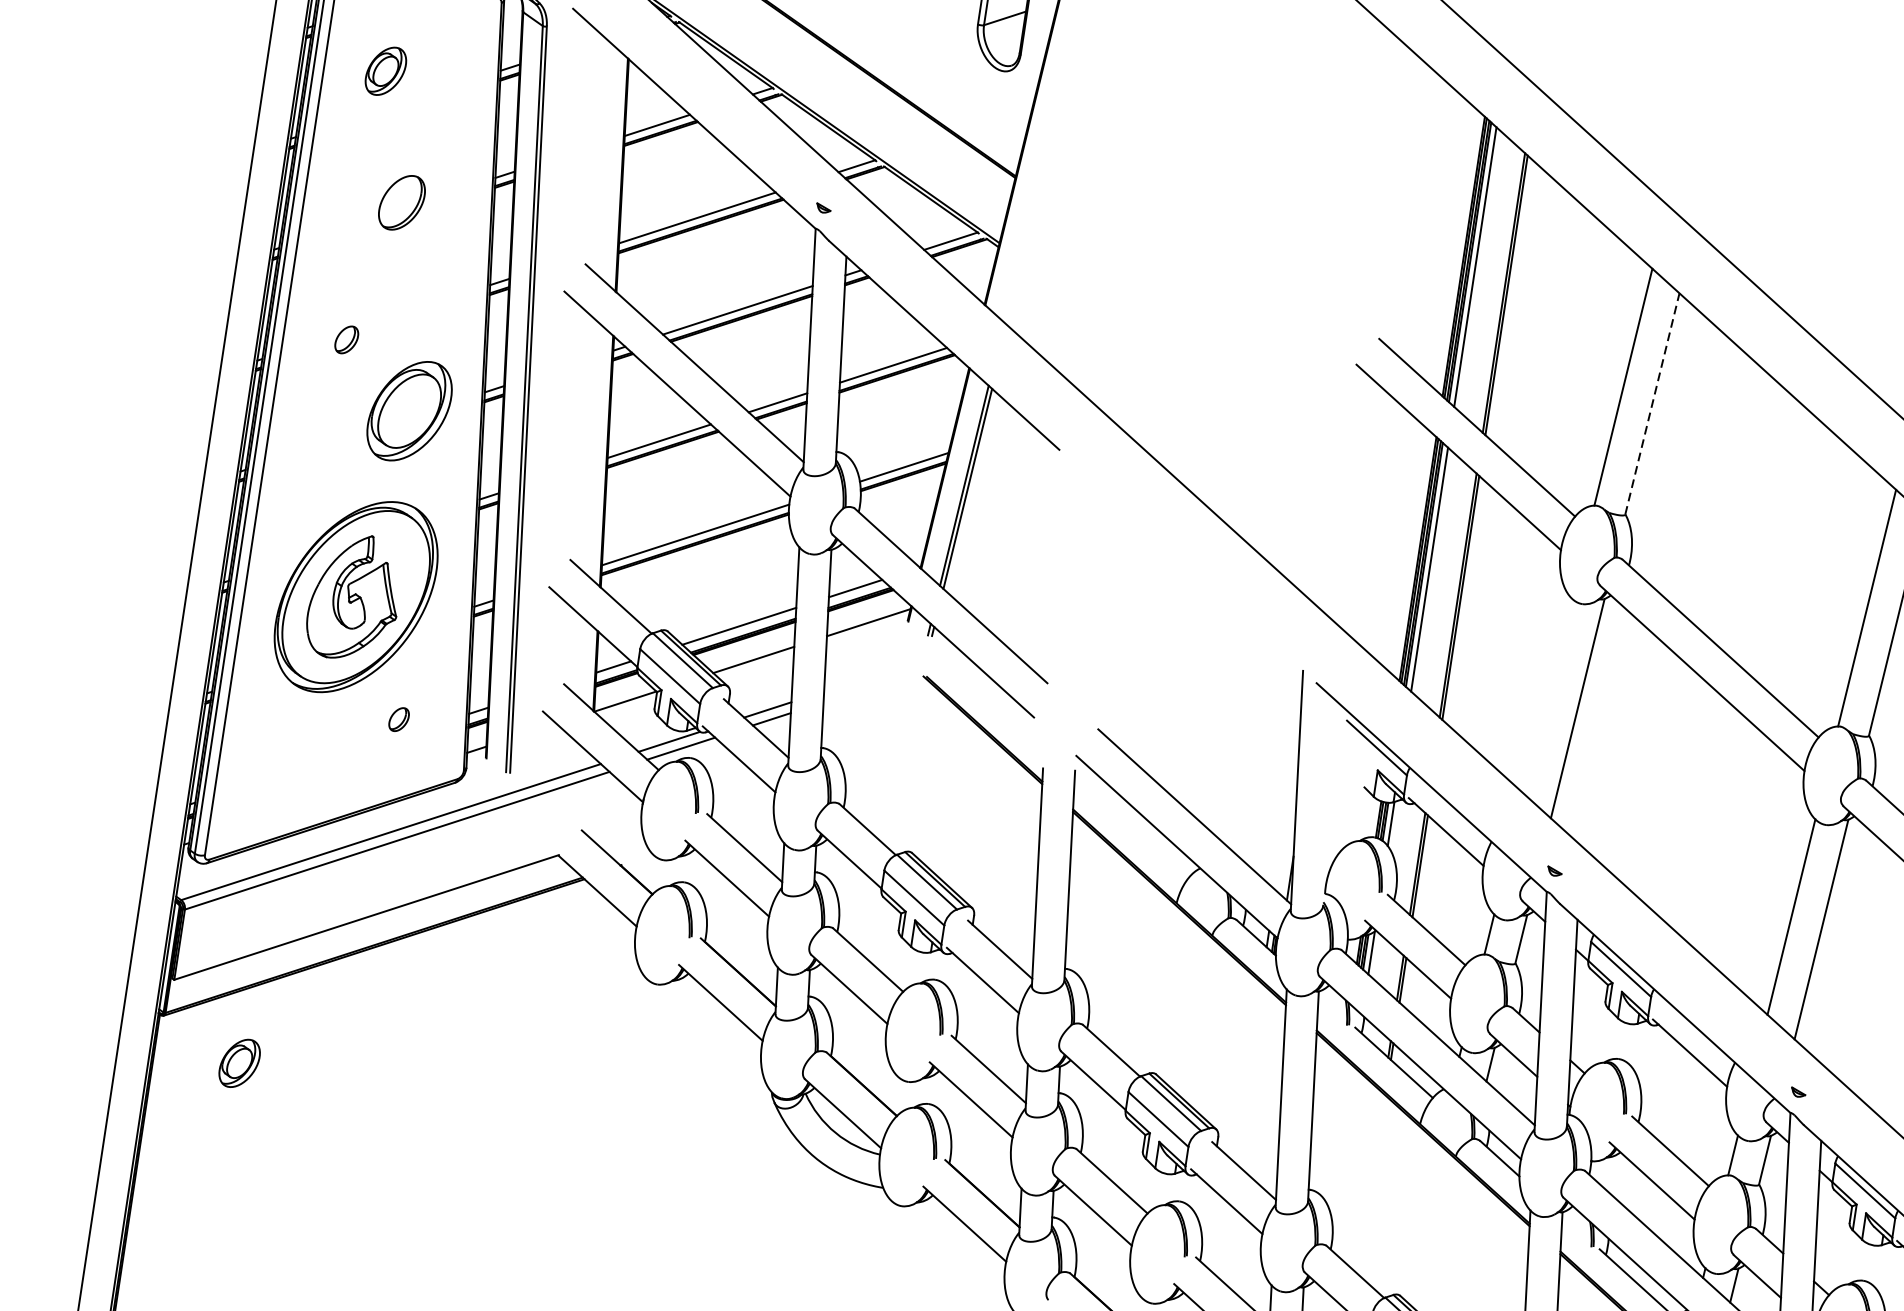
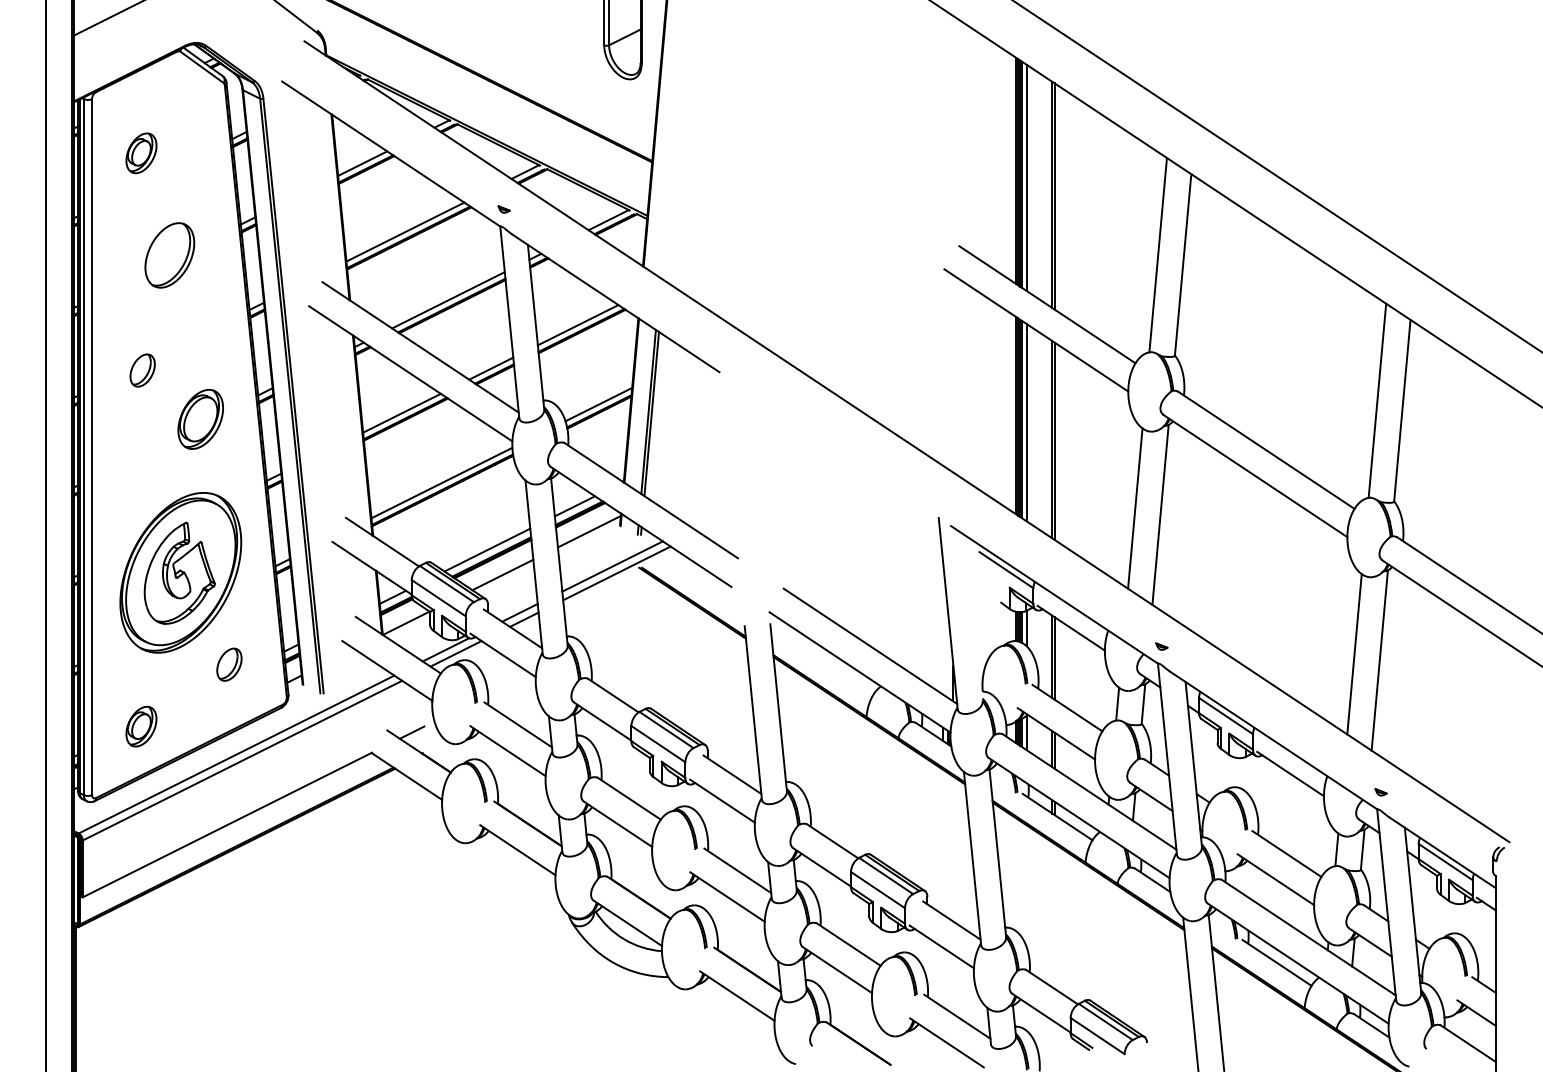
part: (401, 202) -> (169, 255), size x1.43
part: (346, 339) -> (142, 370), size x1.43
line: (1652, 403) -> (1183, 264), dashed -> solid
part: (409, 411) -> (200, 419), size x0.71
line: (890, 669) -> (612, 566), added
line: (894, 679) -> (616, 573), added
line: (1548, 696) -> (1135, 508), added
part: (399, 719) -> (229, 664), size x1.67
line: (611, 837) -> (411, 732), added
part: (239, 1063) -> (141, 726), moved

